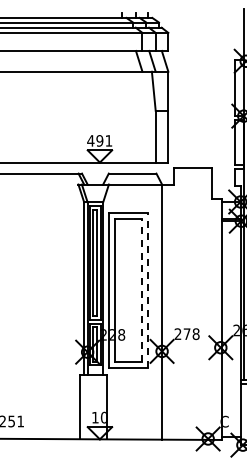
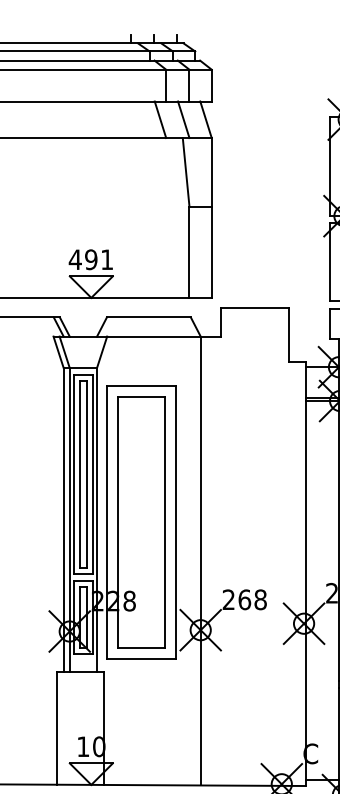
line: (141, 289) -> (164, 521), dashed -> solid
line: (148, 290) -> (176, 522), dashed -> solid
text: (186, 334) -> (243, 600), 278 -> 268

